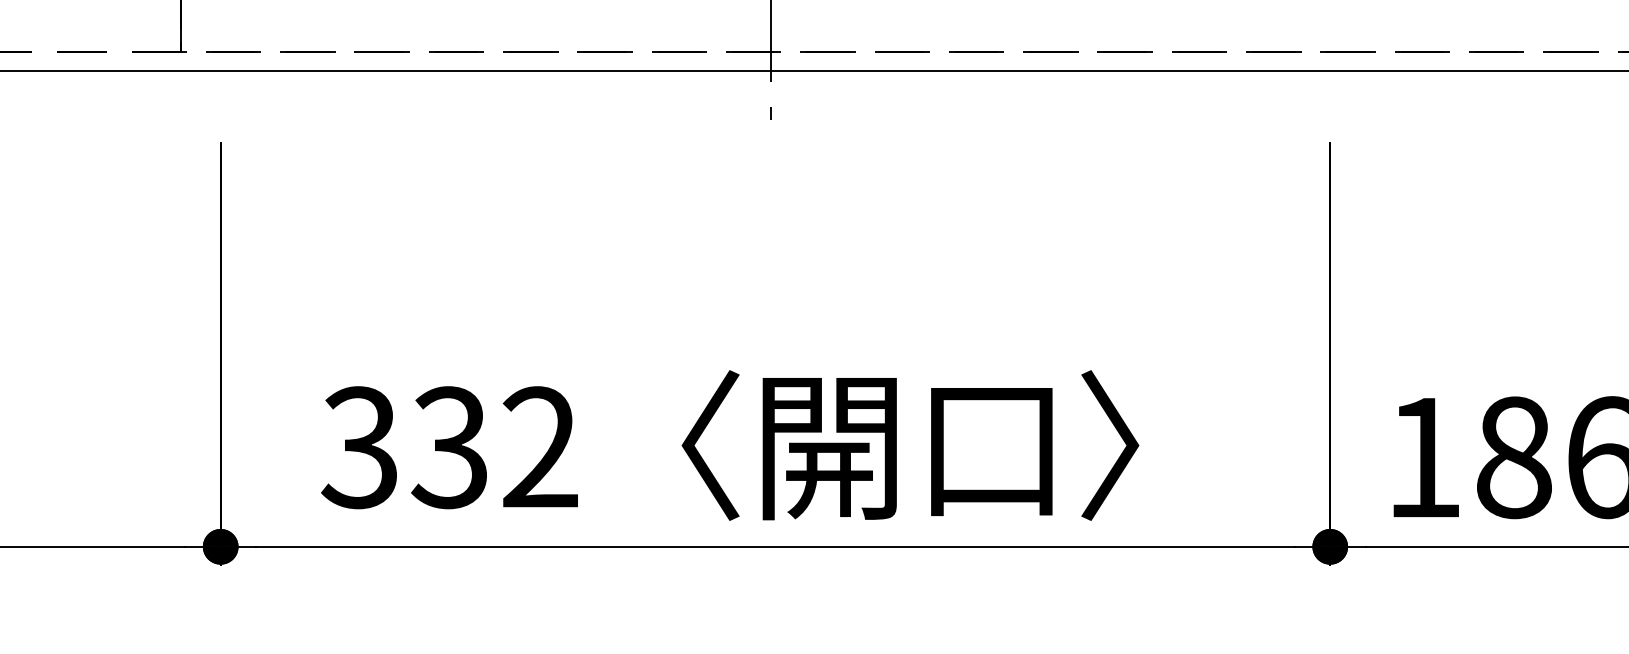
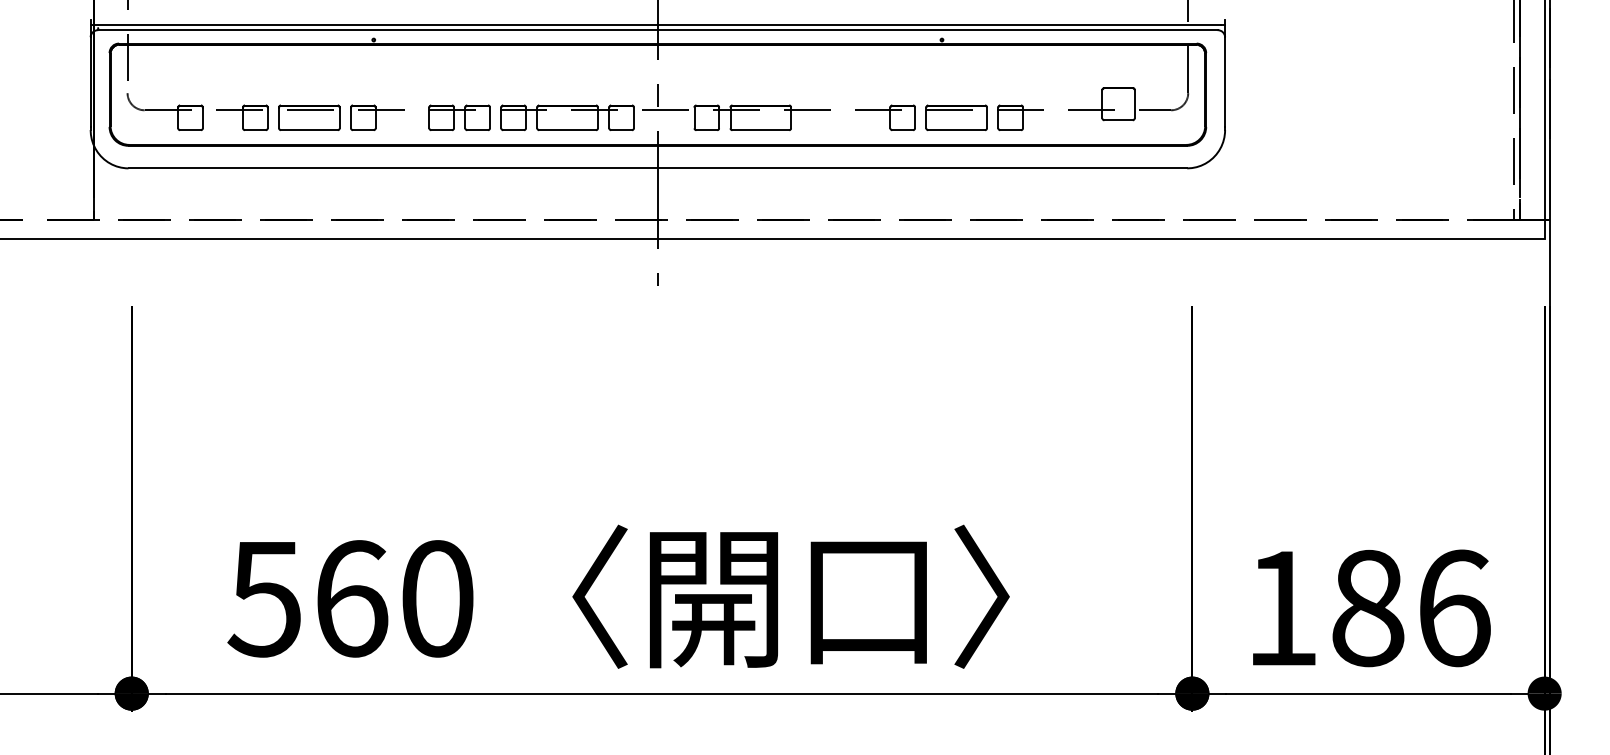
text: (449, 447) -> (350, 598), 332 -> 560

